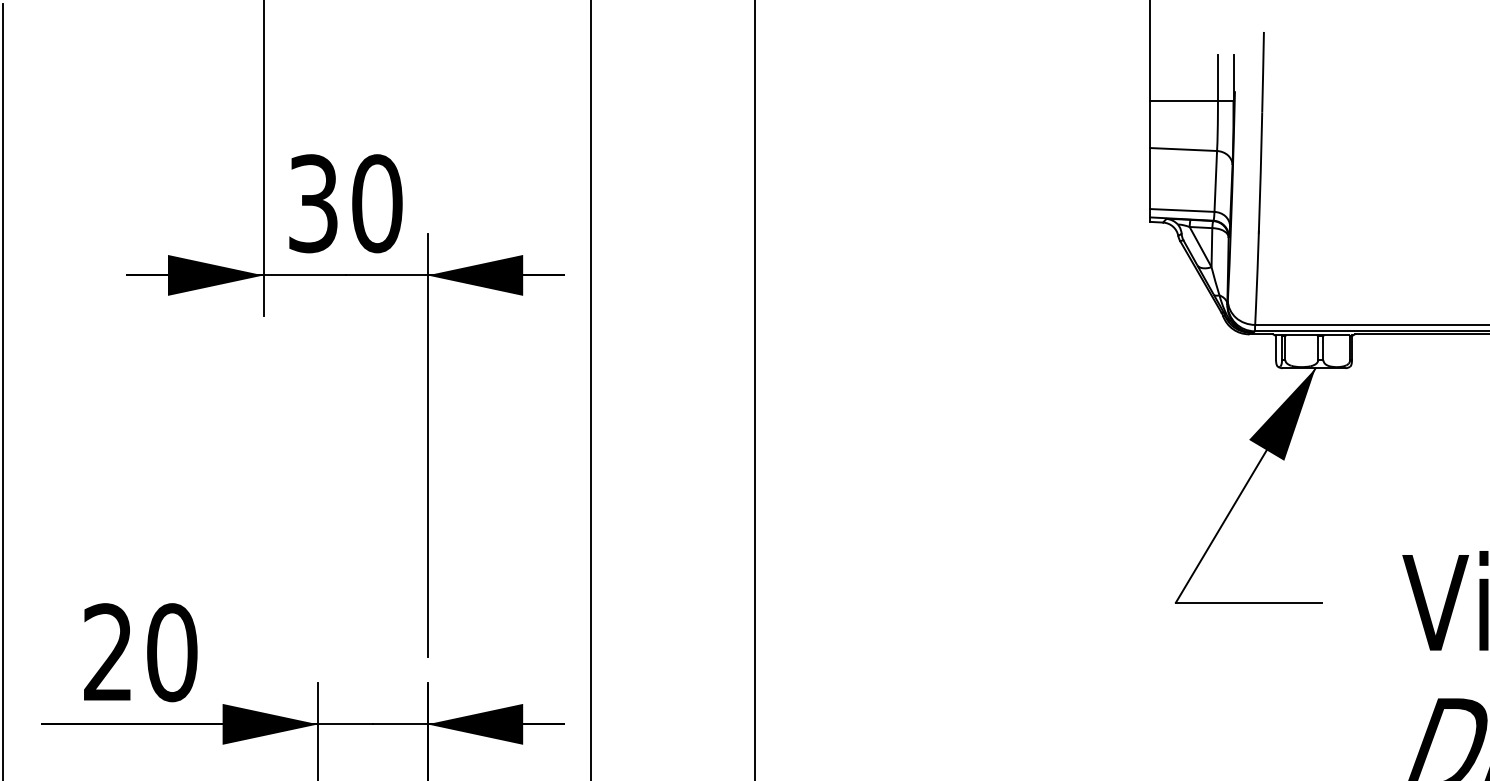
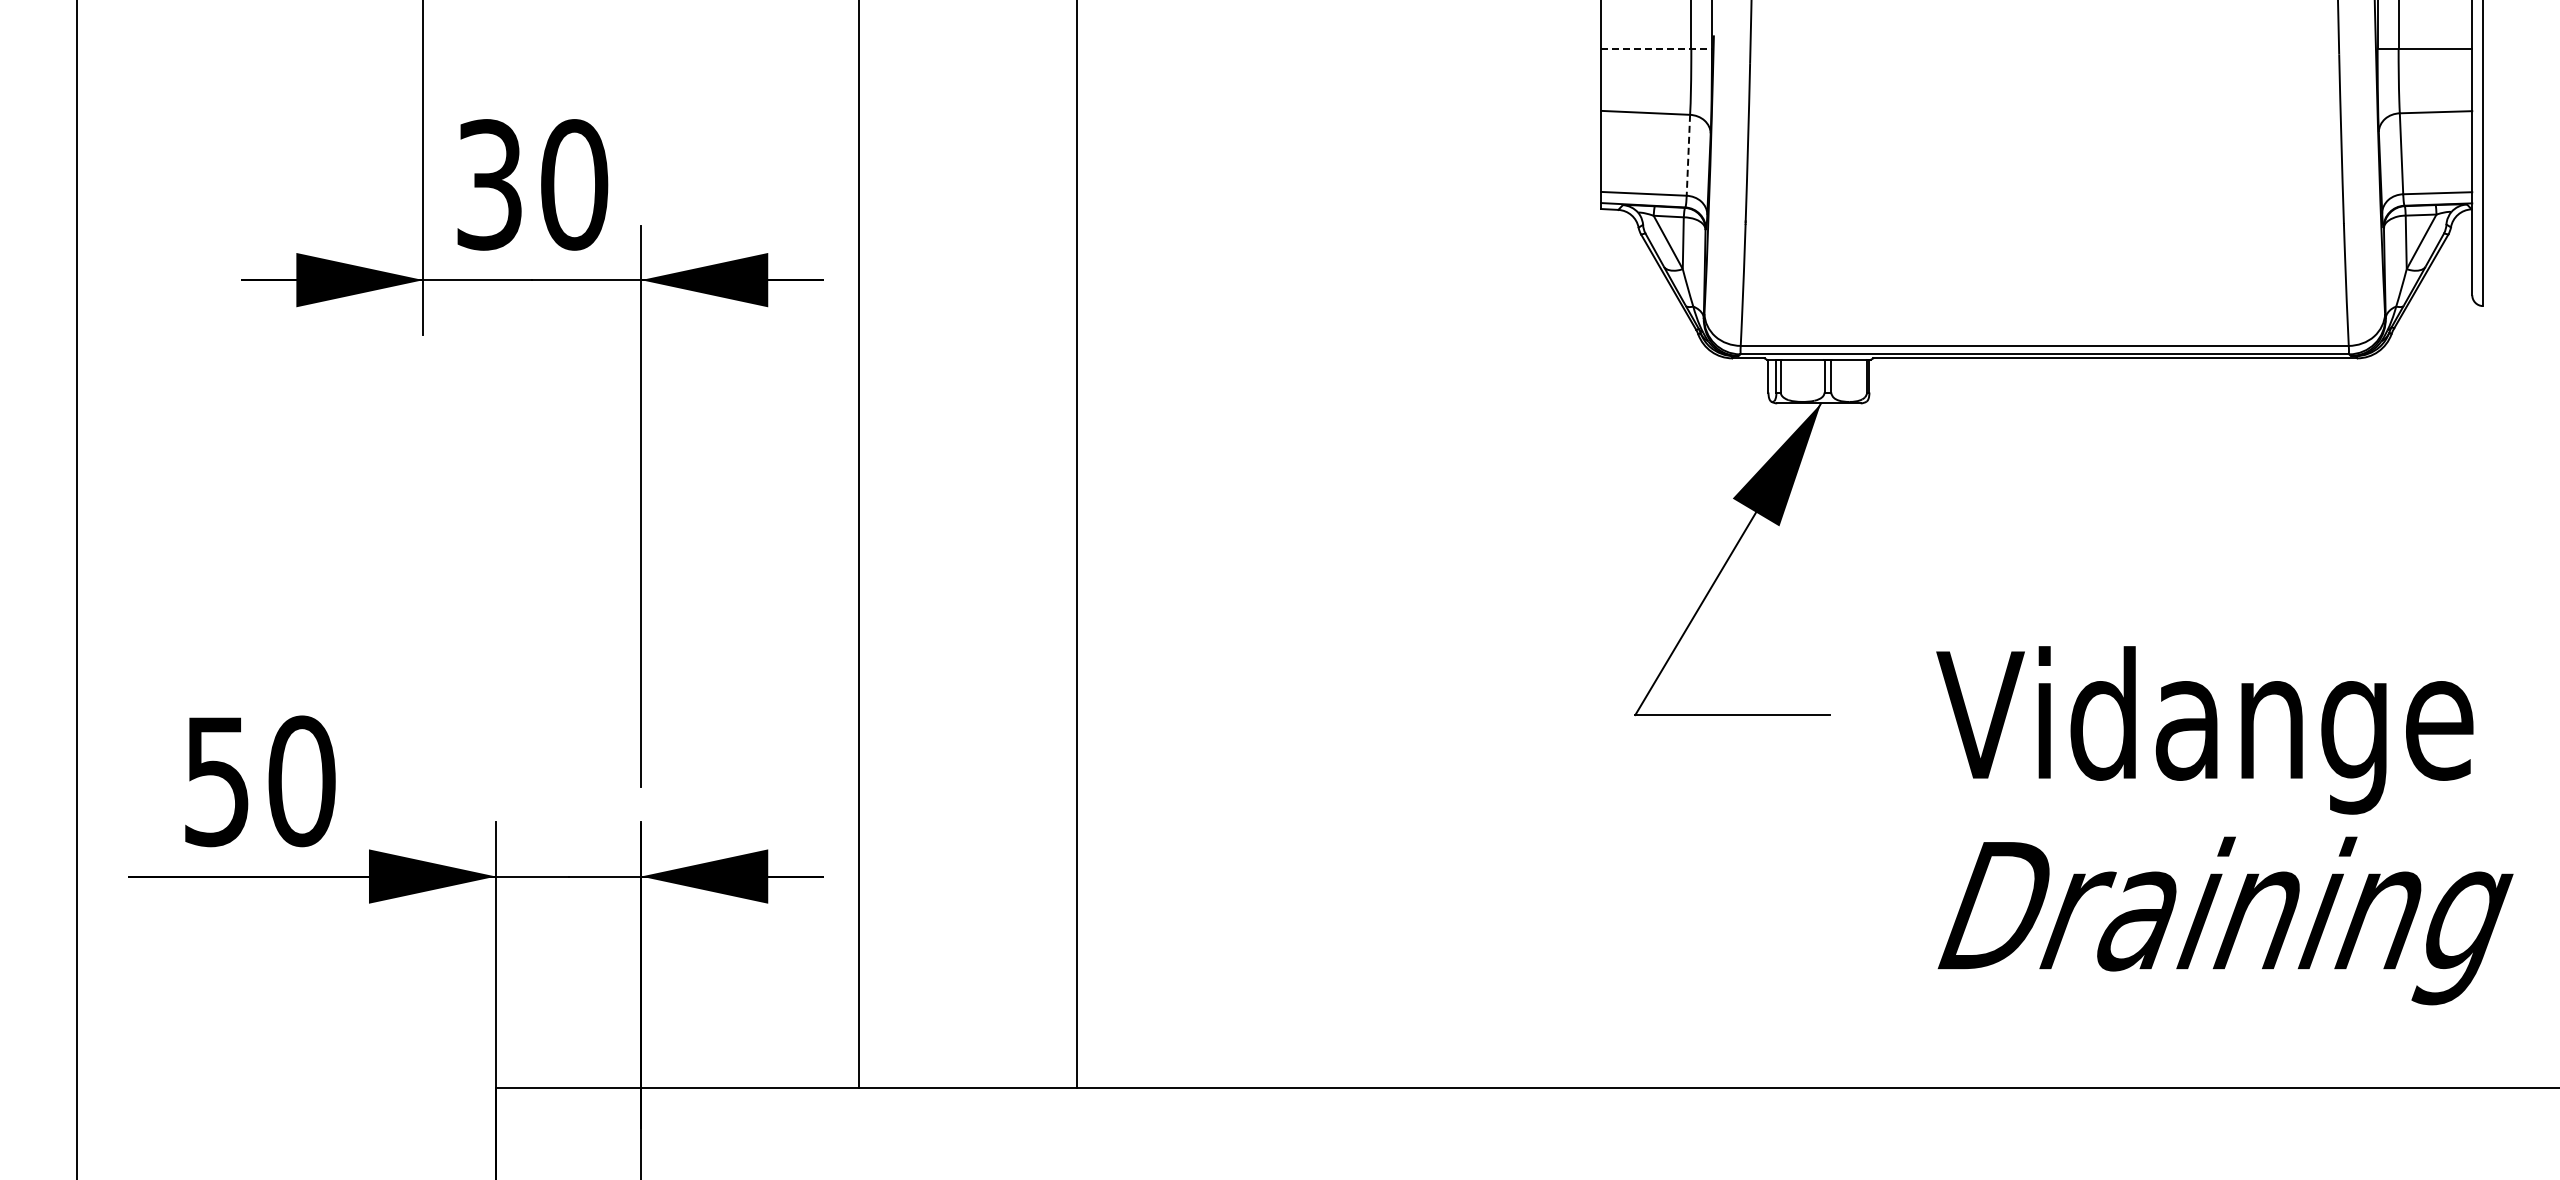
line: (1192, 101) -> (1657, 48), solid -> dashed
line: (1215, 181) -> (1688, 155), solid -> dashed
text: (107, 652) -> (216, 781), 20 -> 50

